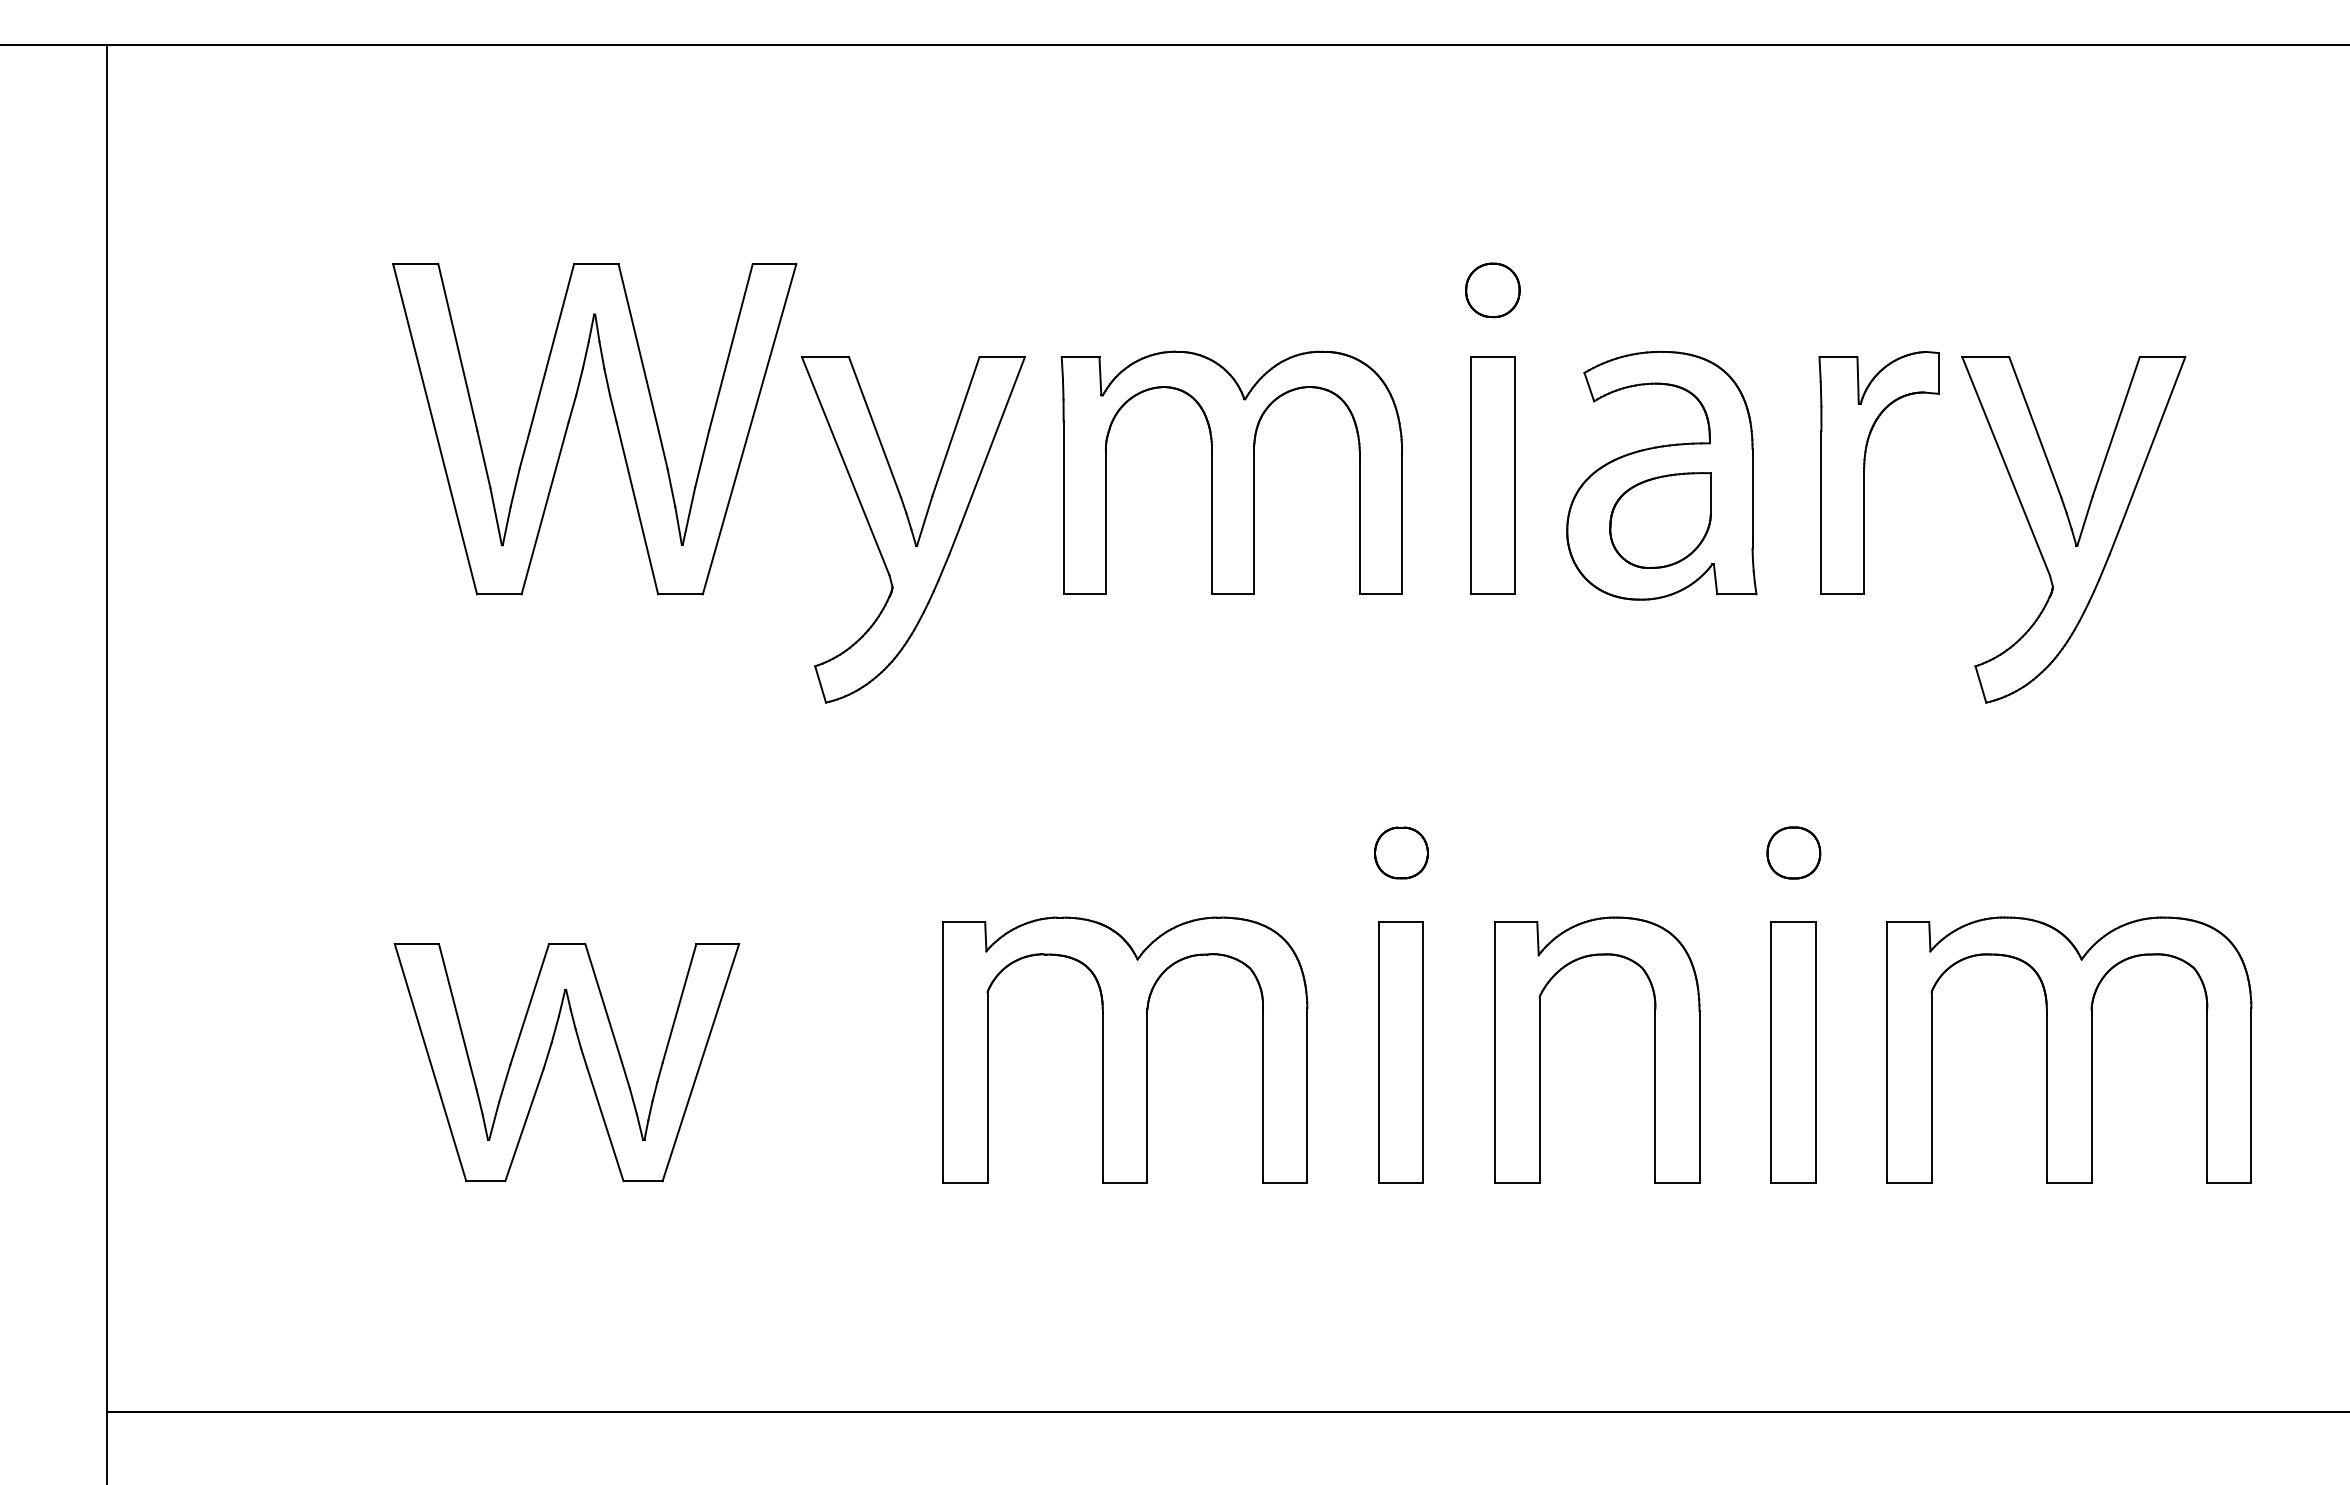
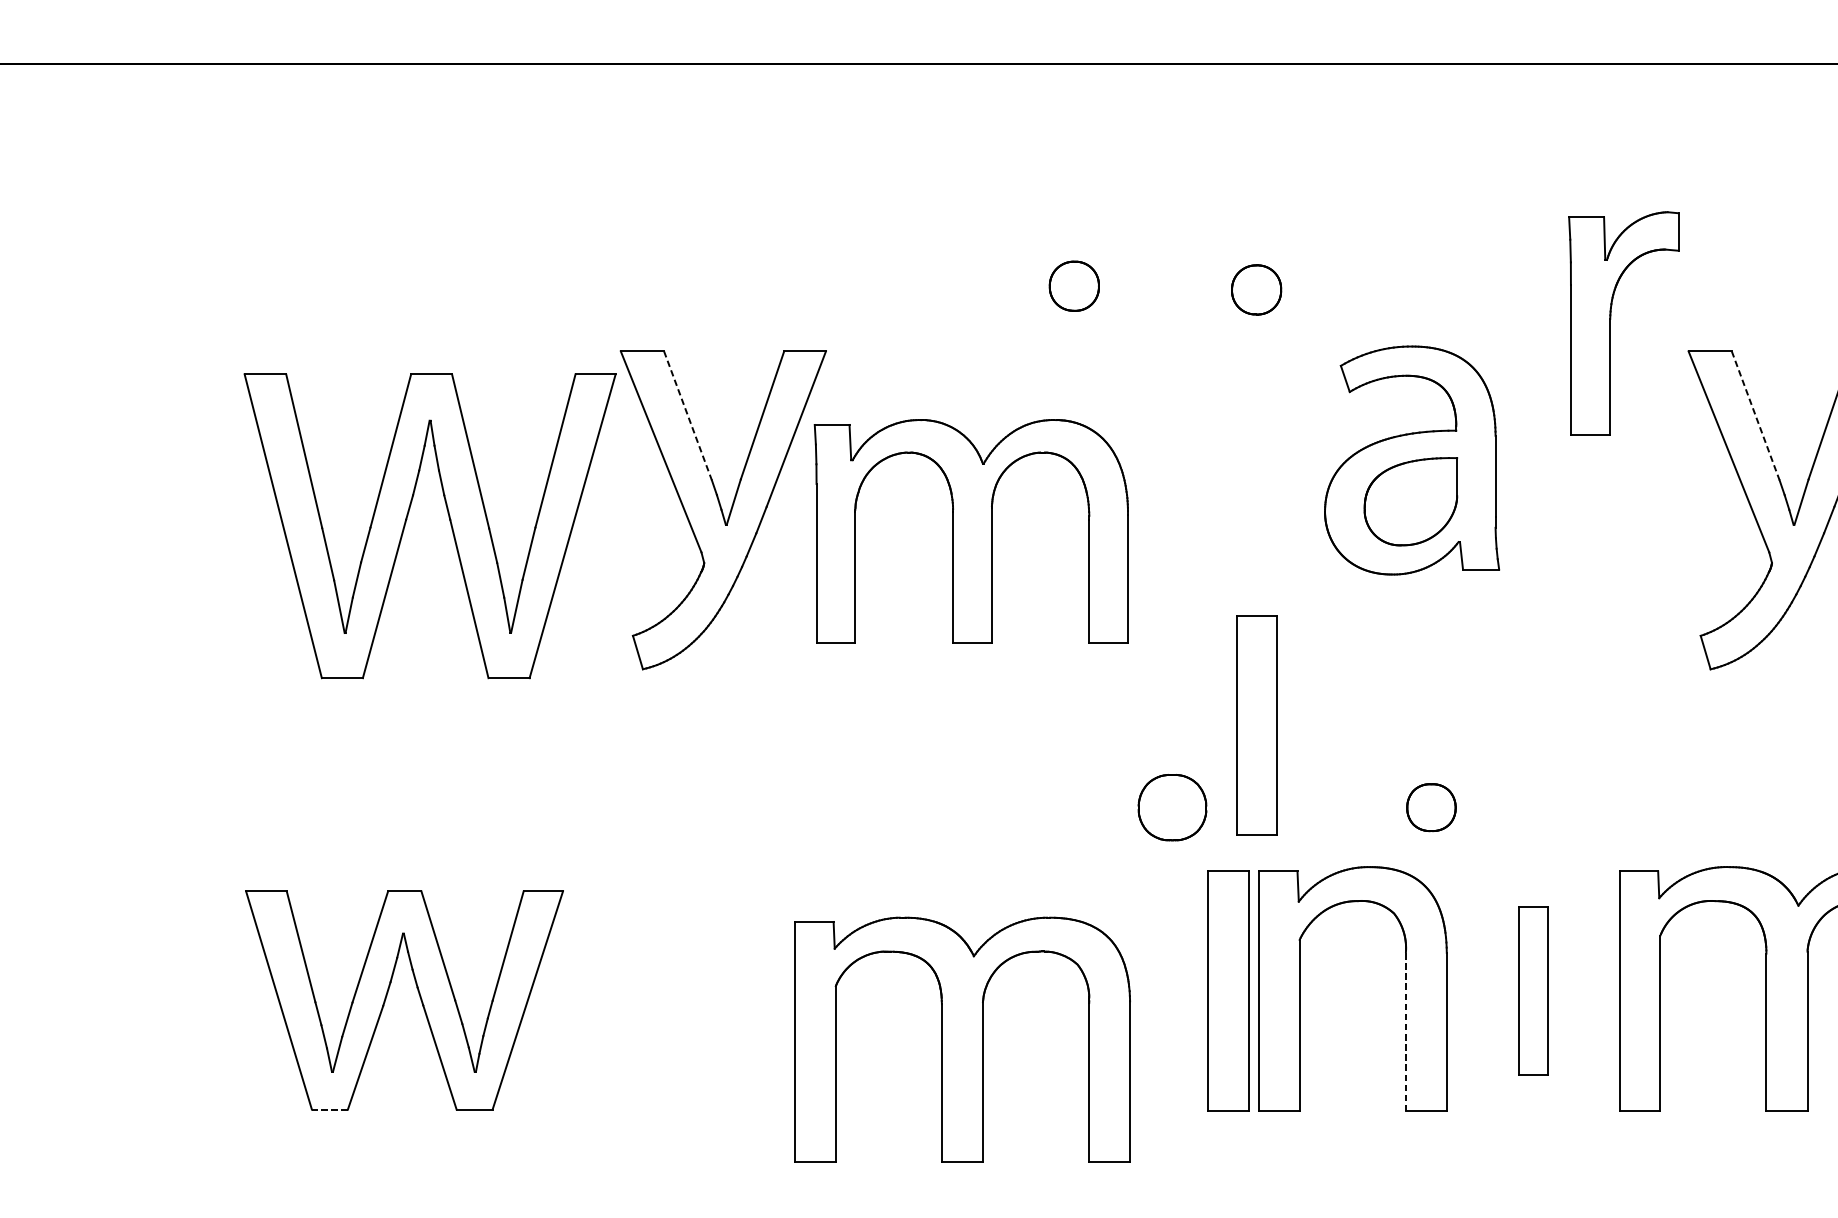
part: (1294, 286) -> (1074, 286), added
part: (615, 422) -> (449, 520), moved
line: (874, 427) -> (687, 416), solid -> dashed
line: (2035, 427) -> (1755, 416), solid -> dashed
part: (1865, 467) -> (1611, 318), moved
part: (1231, 472) -> (971, 531), moved
part: (1492, 475) -> (1256, 725), moved
part: (1401, 852) -> (1172, 807), size x1.4
part: (1793, 852) -> (1431, 807), moved
part: (1125, 1049) -> (962, 1039), moved
part: (1400, 1052) -> (1227, 991), moved
part: (1793, 1052) -> (1533, 991), size x0.7
line: (1655, 1096) -> (1406, 1031), solid -> dashed
line: (485, 1181) -> (329, 1109), solid -> dashed

